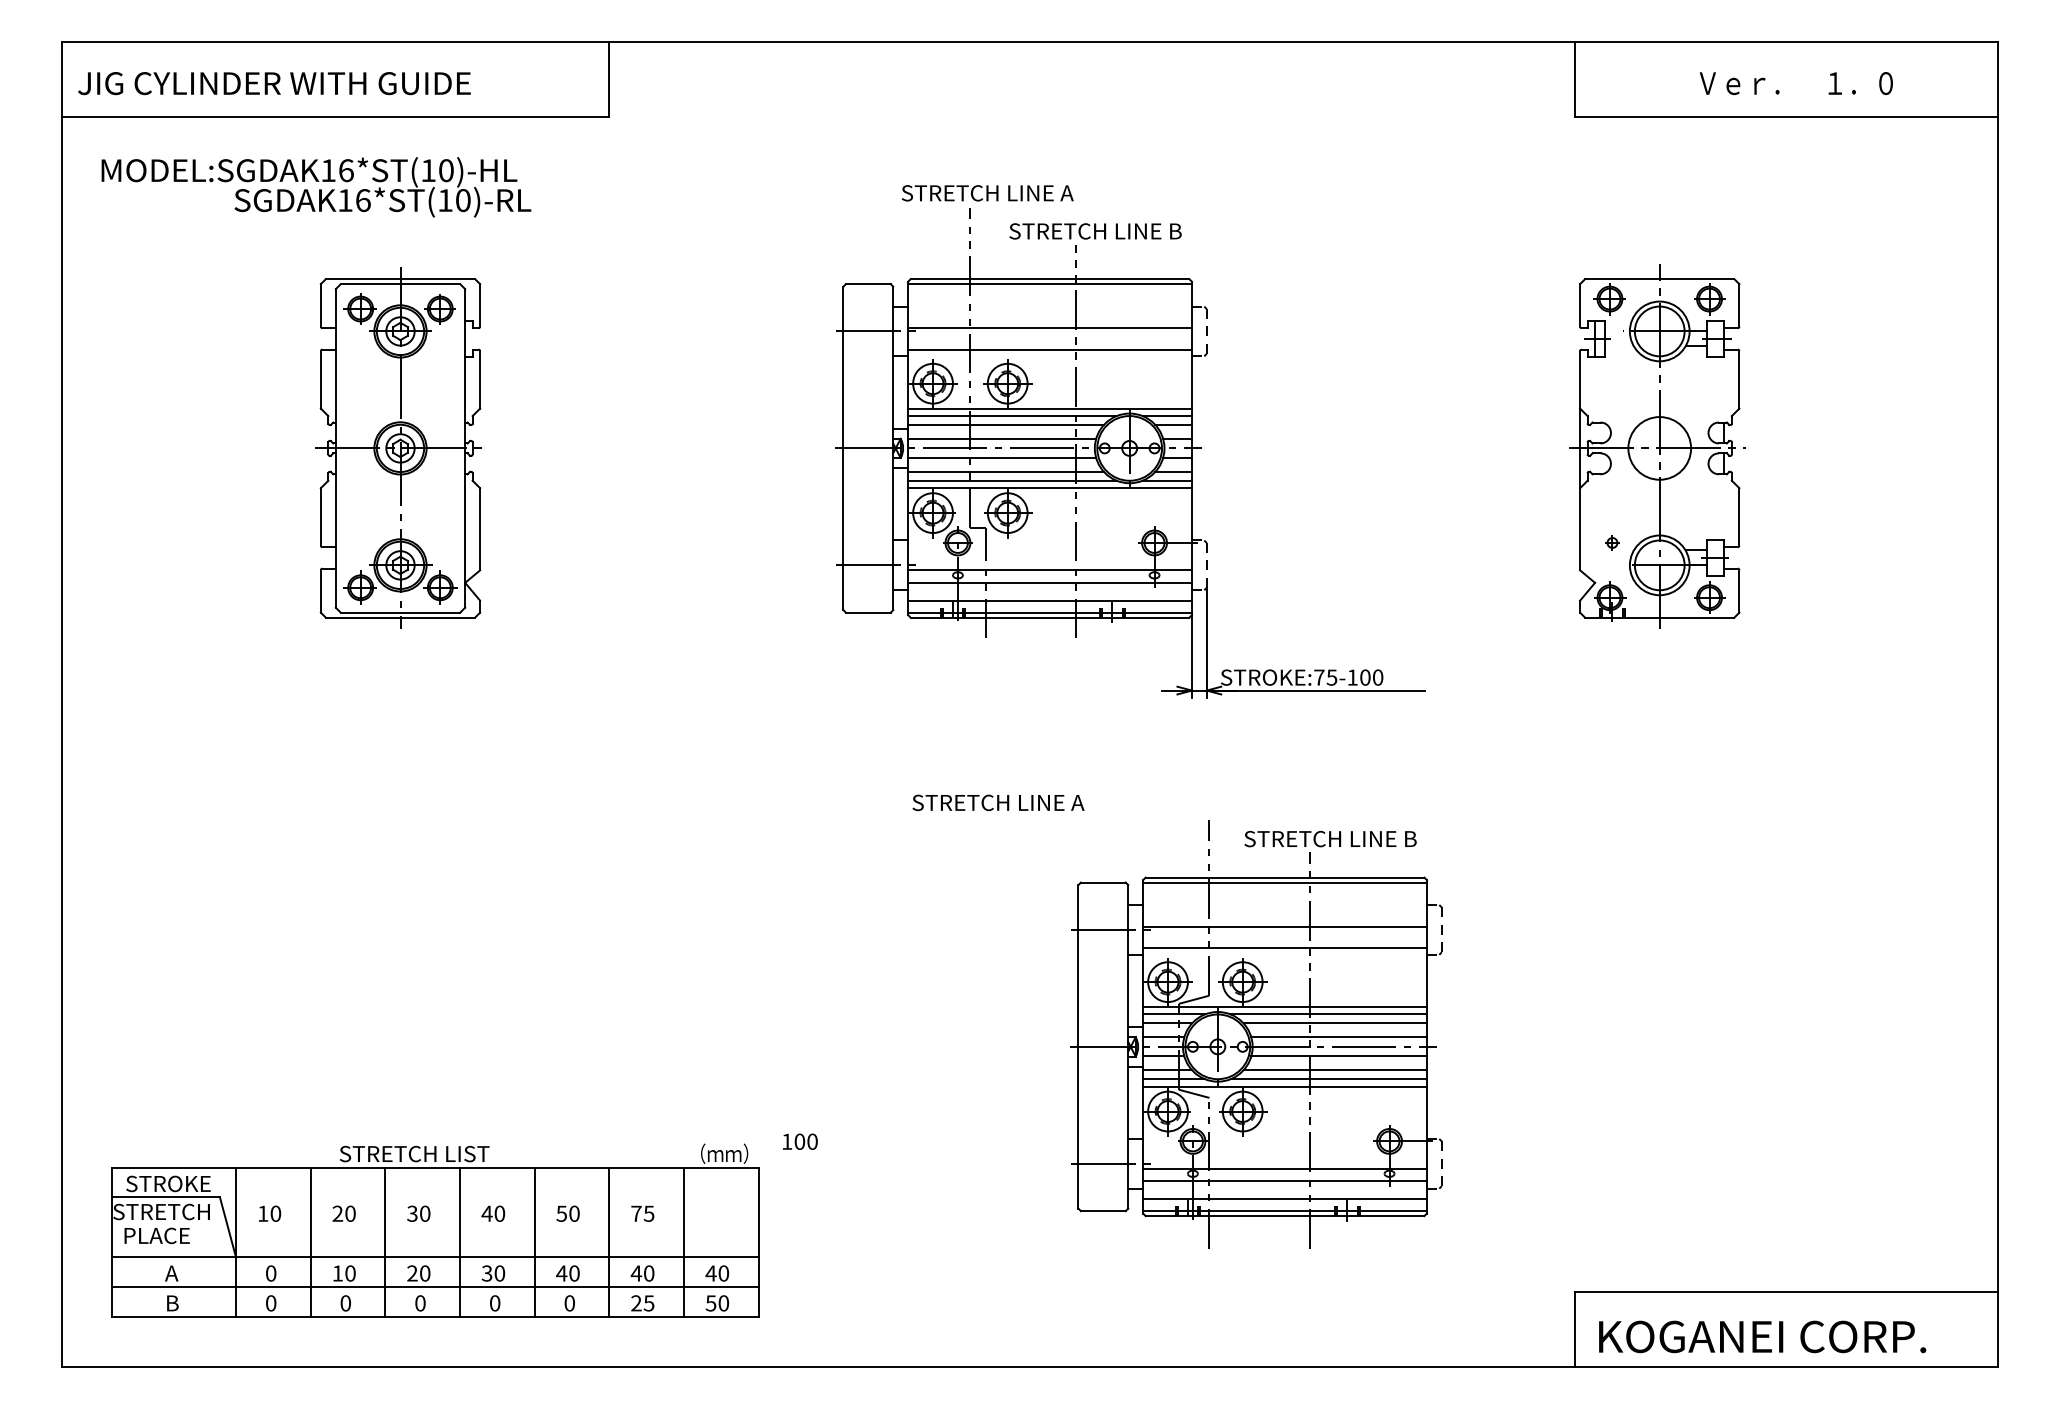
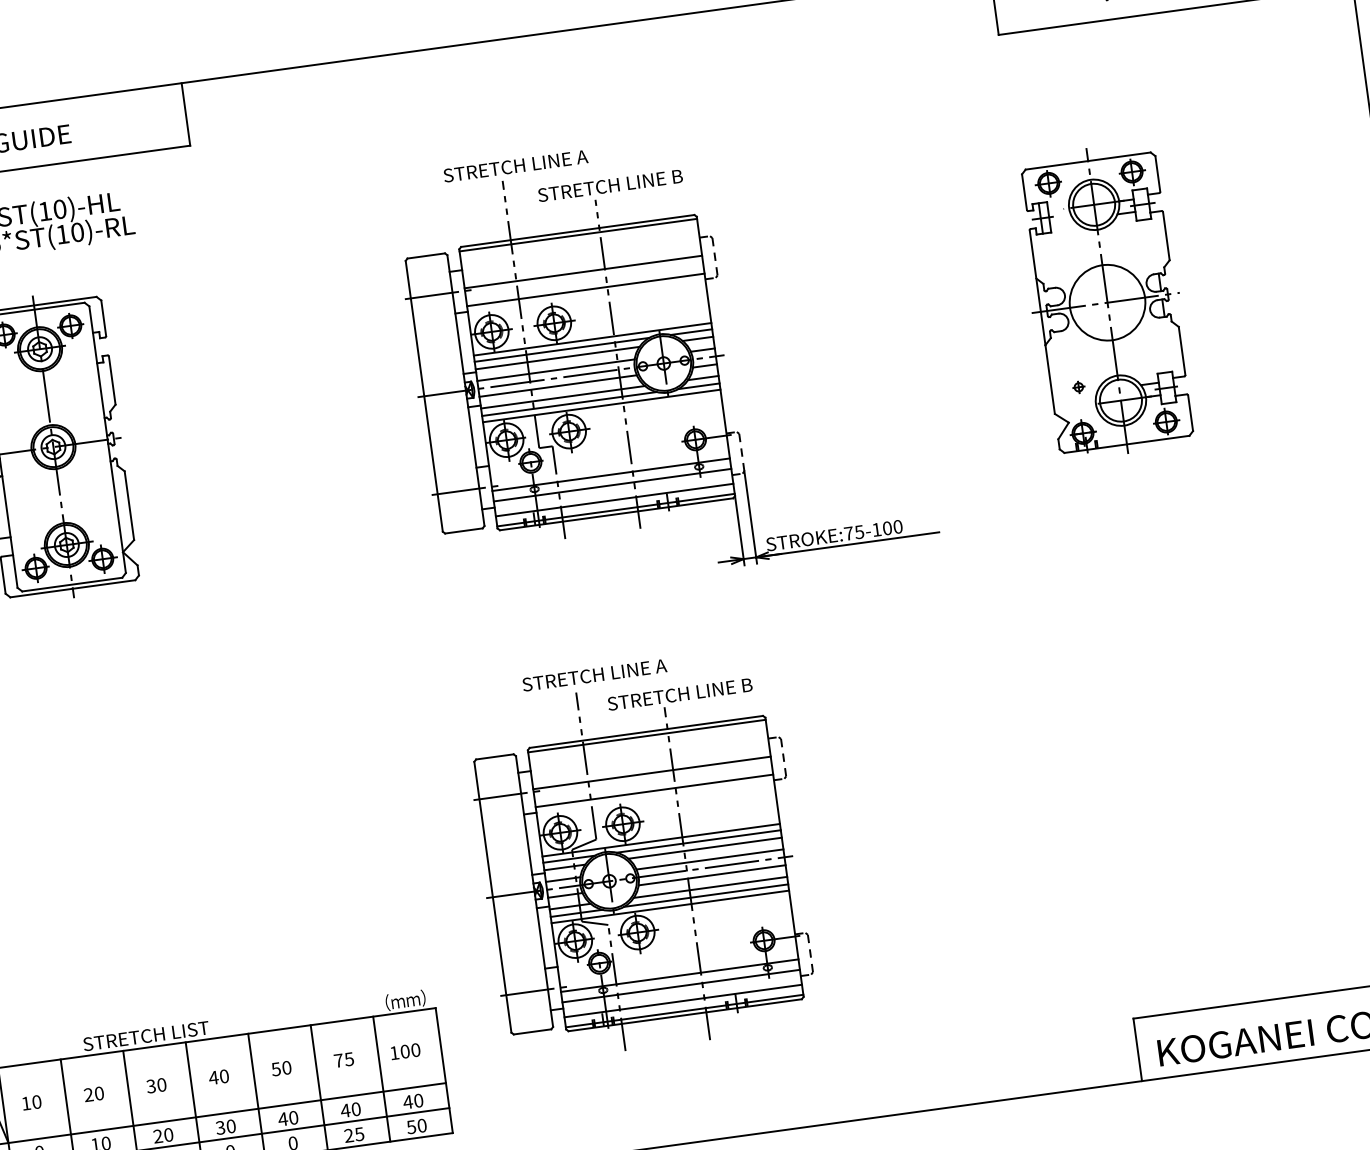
circle: (1659, 448) -> (1107, 302), size x1.43
part: (1256, 1034) -> (640, 866), moved
text: (800, 1141) -> (405, 1051), moved

